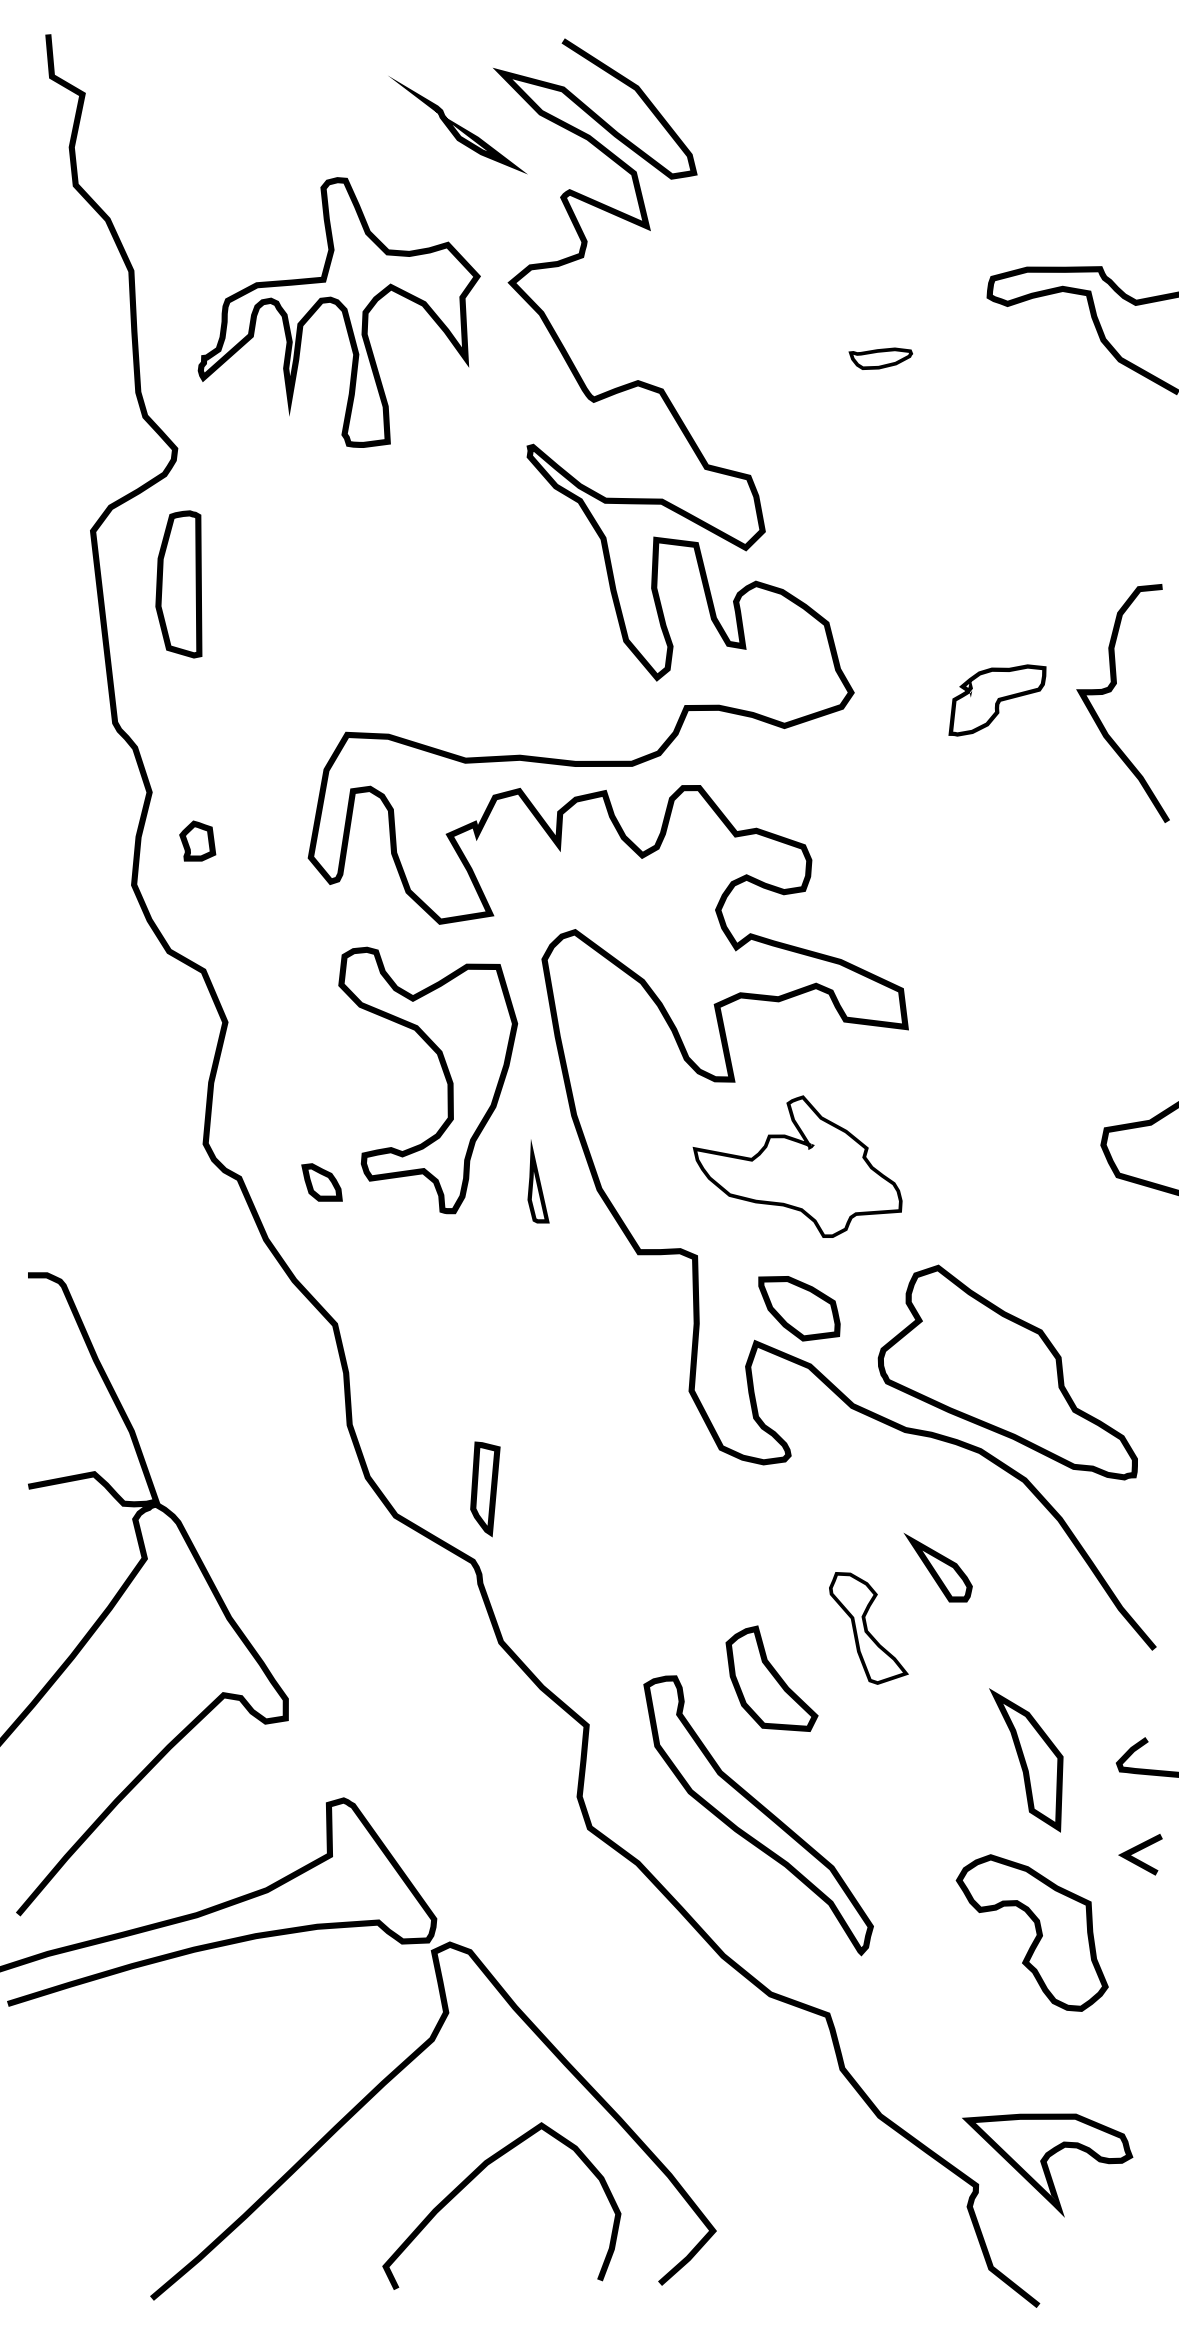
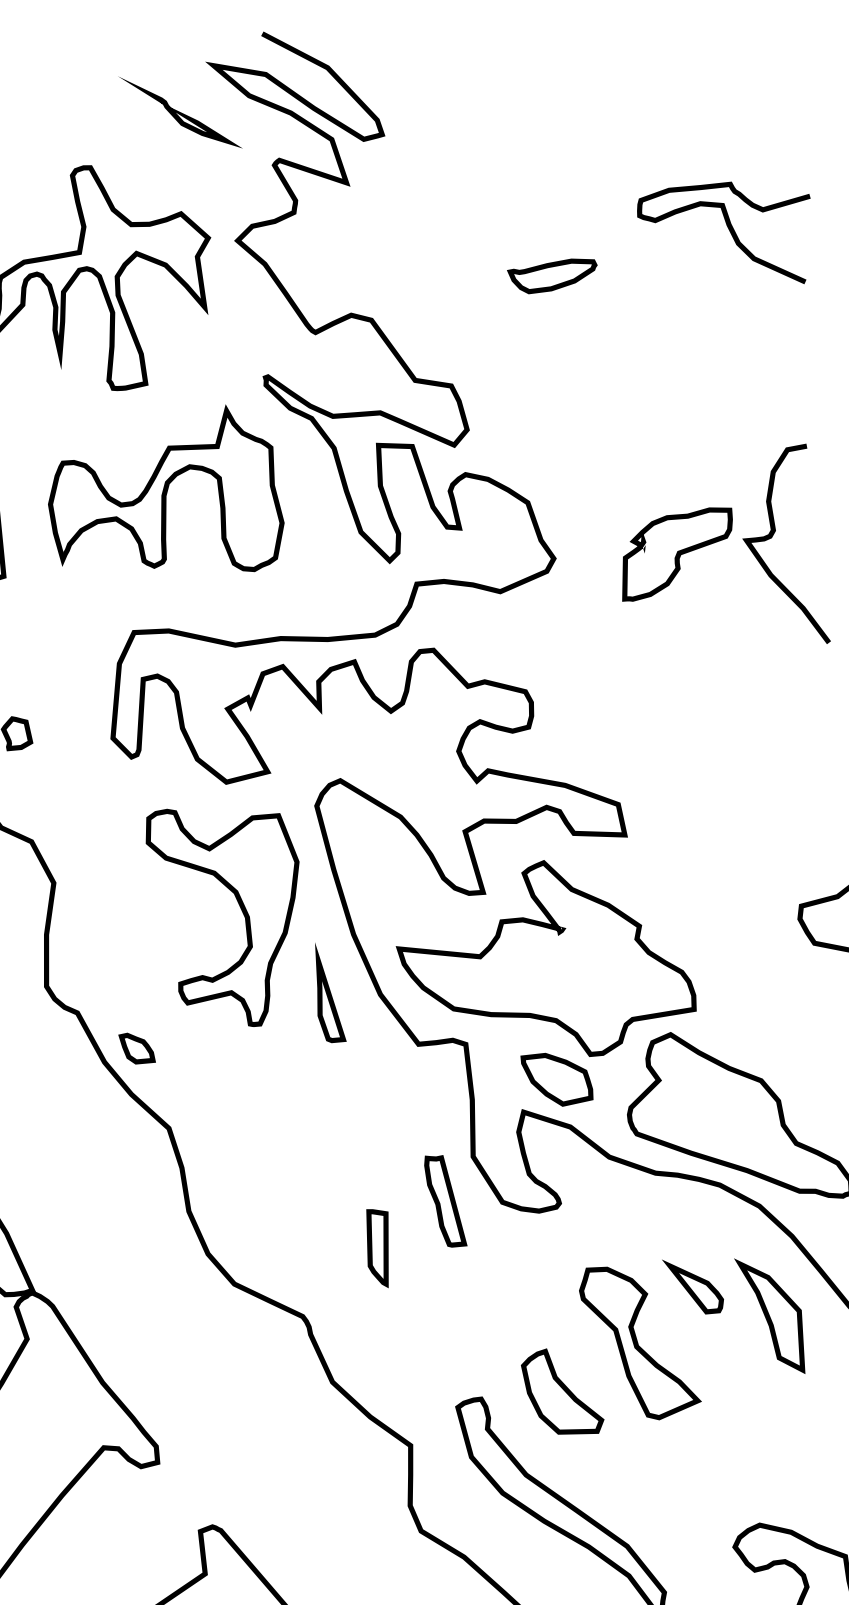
part: (880, 358) -> (552, 276), size x1.67
part: (397, 575) -> (164, 494), added
part: (997, 700) -> (677, 554), size x1.43
part: (797, 1166) -> (544, 960), size x1.67
part: (538, 1181) -> (328, 992), size x1.43
part: (321, 1182) -> (136, 1048), moved
part: (653, 1440) -> (444, 1201), added
part: (485, 1489) -> (379, 1248), moved
part: (868, 1628) -> (639, 1342), size x1.67
part: (1026, 1760) -> (770, 1316), moved

